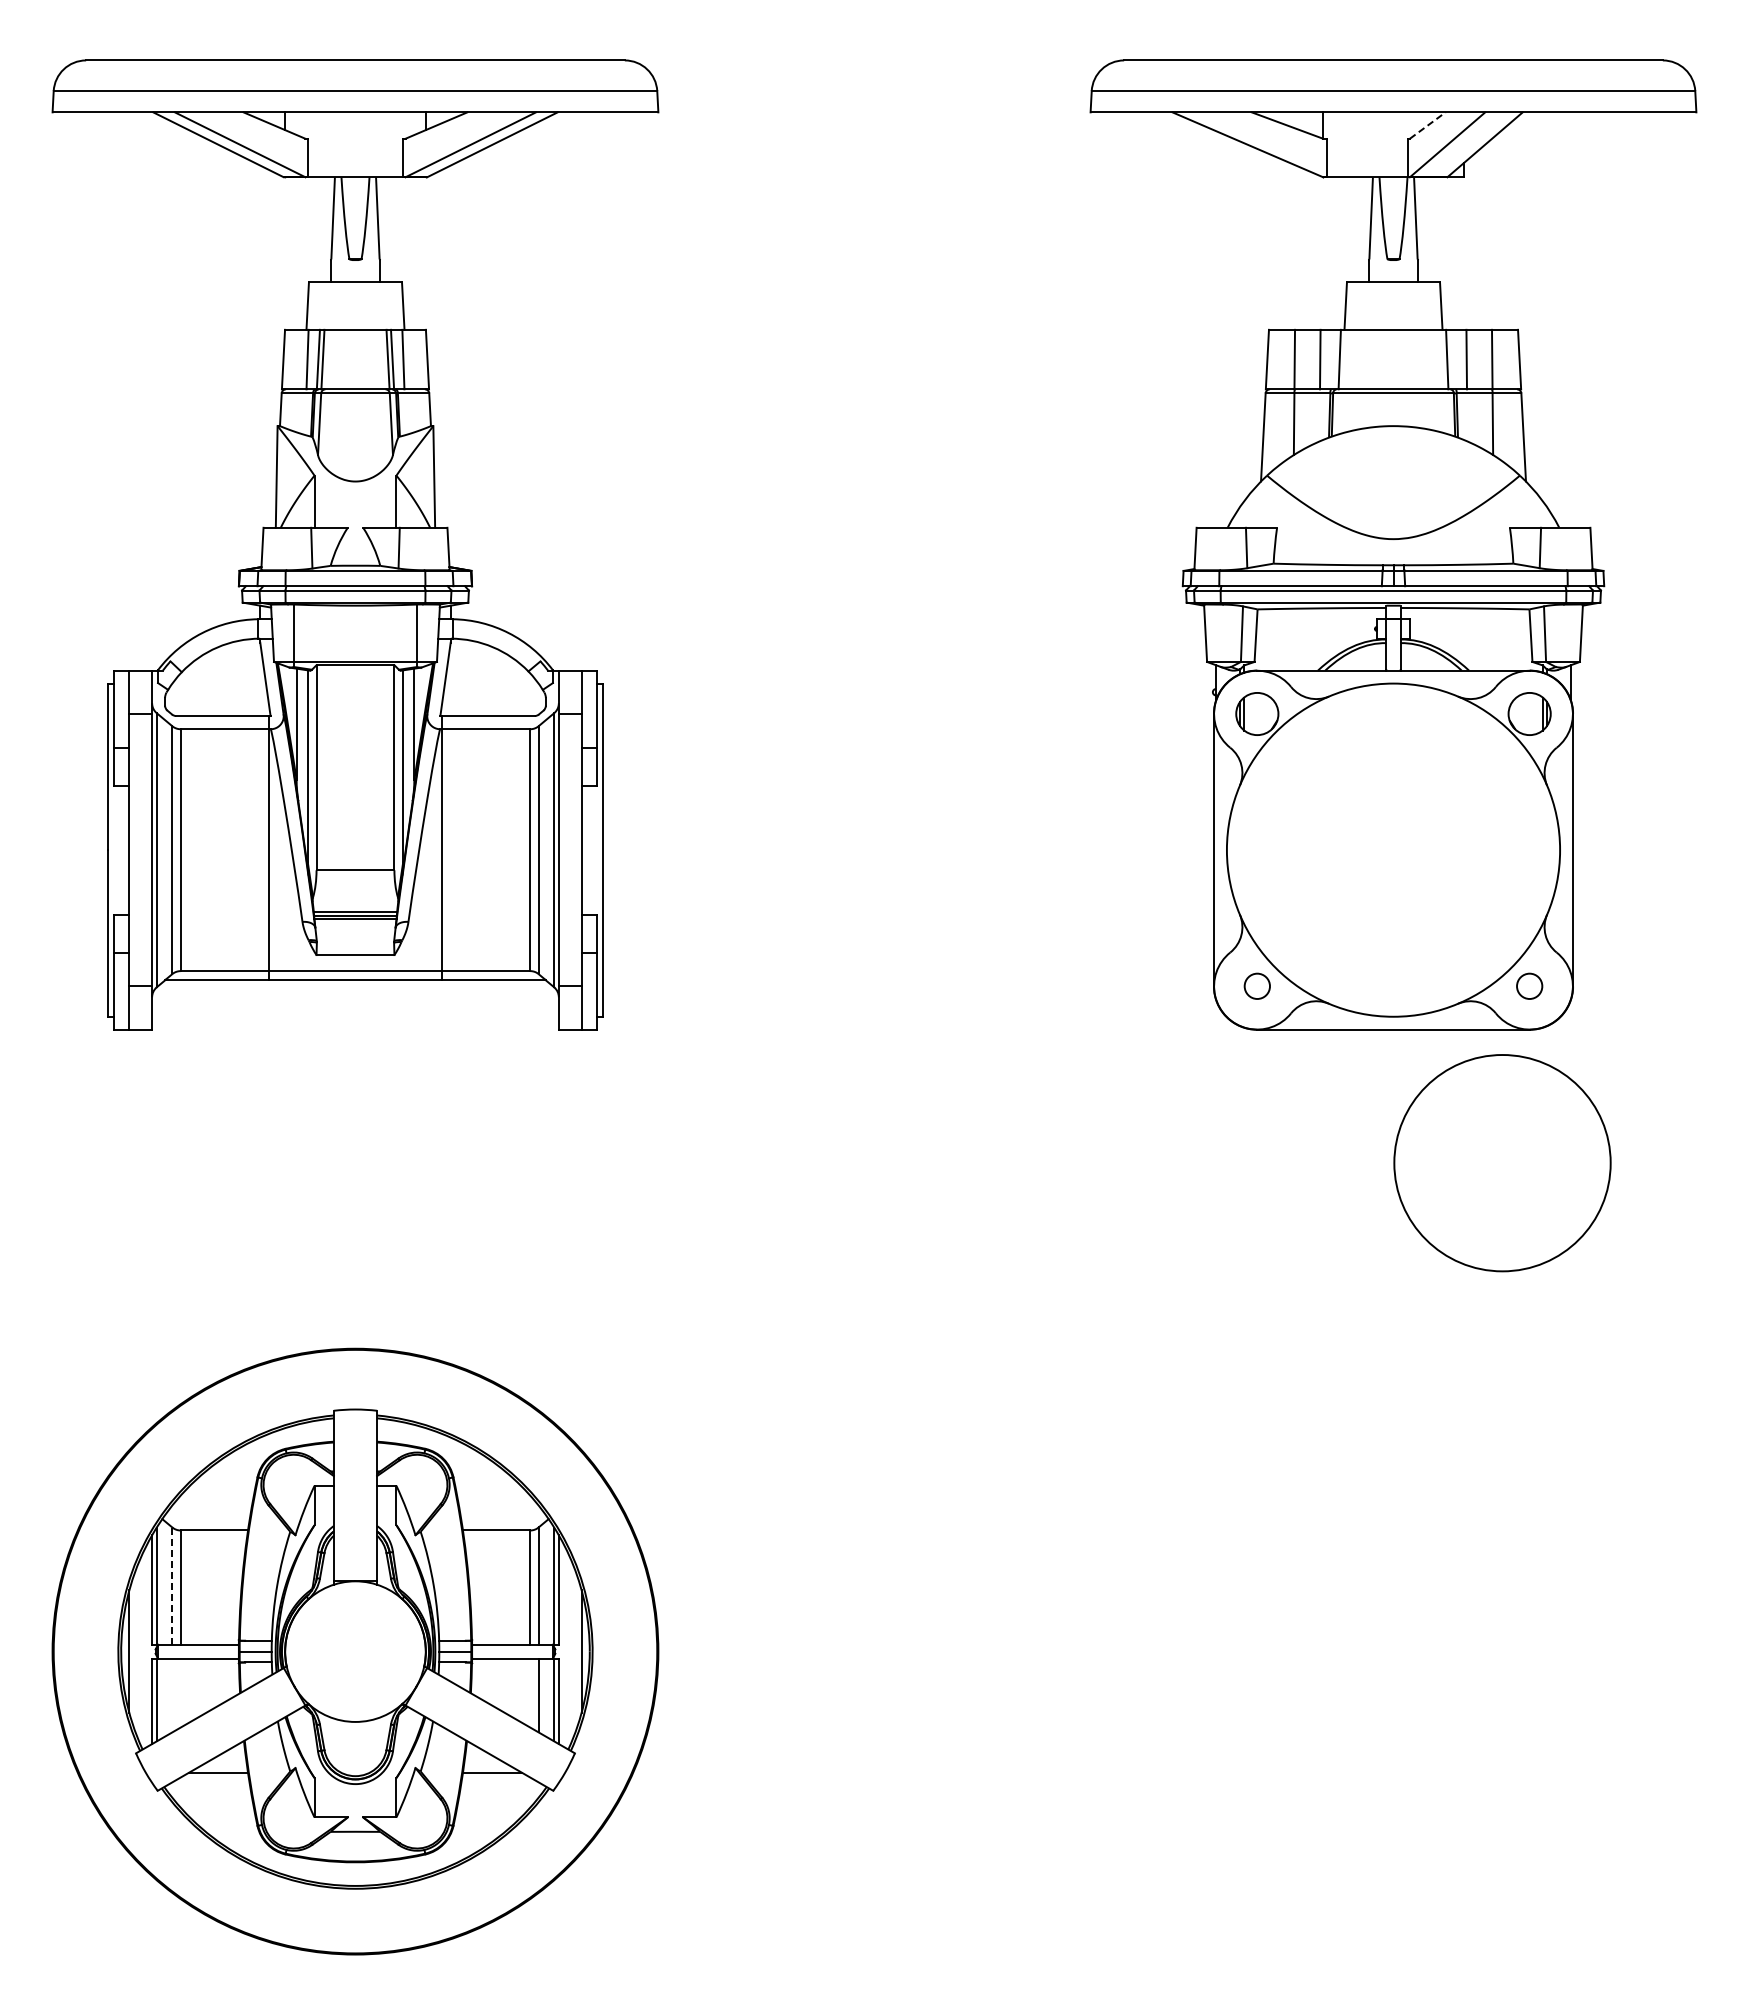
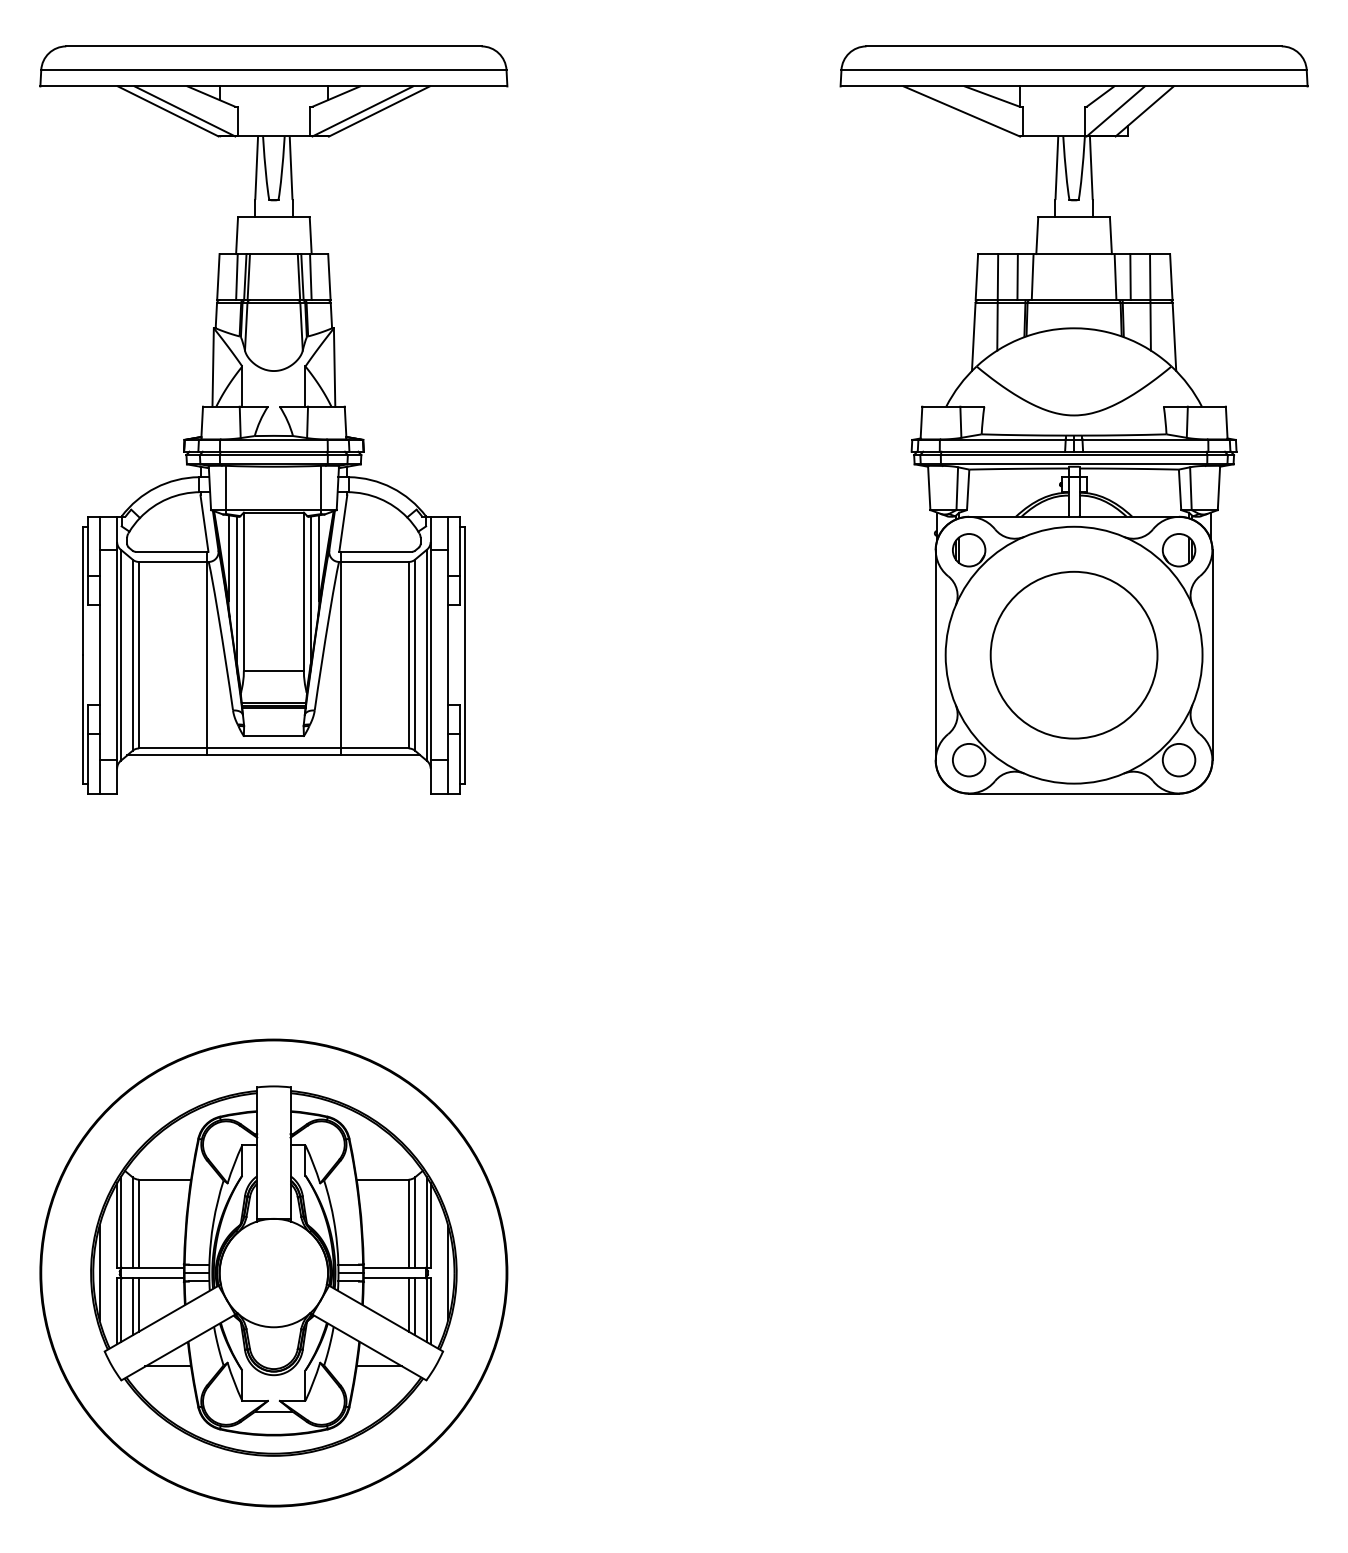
line: (1428, 125) -> (1101, 96), dashed -> solid
circle: (1257, 986) -> (969, 760), size x1.67
circle: (1529, 986) -> (1178, 760), size x1.67
circle: (1502, 1163) -> (1074, 655), moved
line: (172, 1586) -> (132, 1222), dashed -> solid
line: (180, 1692) -> (138, 1304), added
line: (530, 1692) -> (408, 1304), added
line: (172, 1695) -> (132, 1306), added

